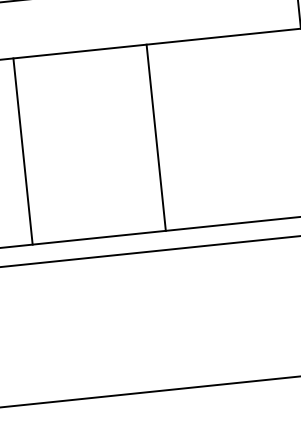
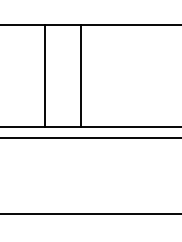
line: (157, 138) -> (81, 76), moved
line: (23, 151) -> (45, 76), moved

